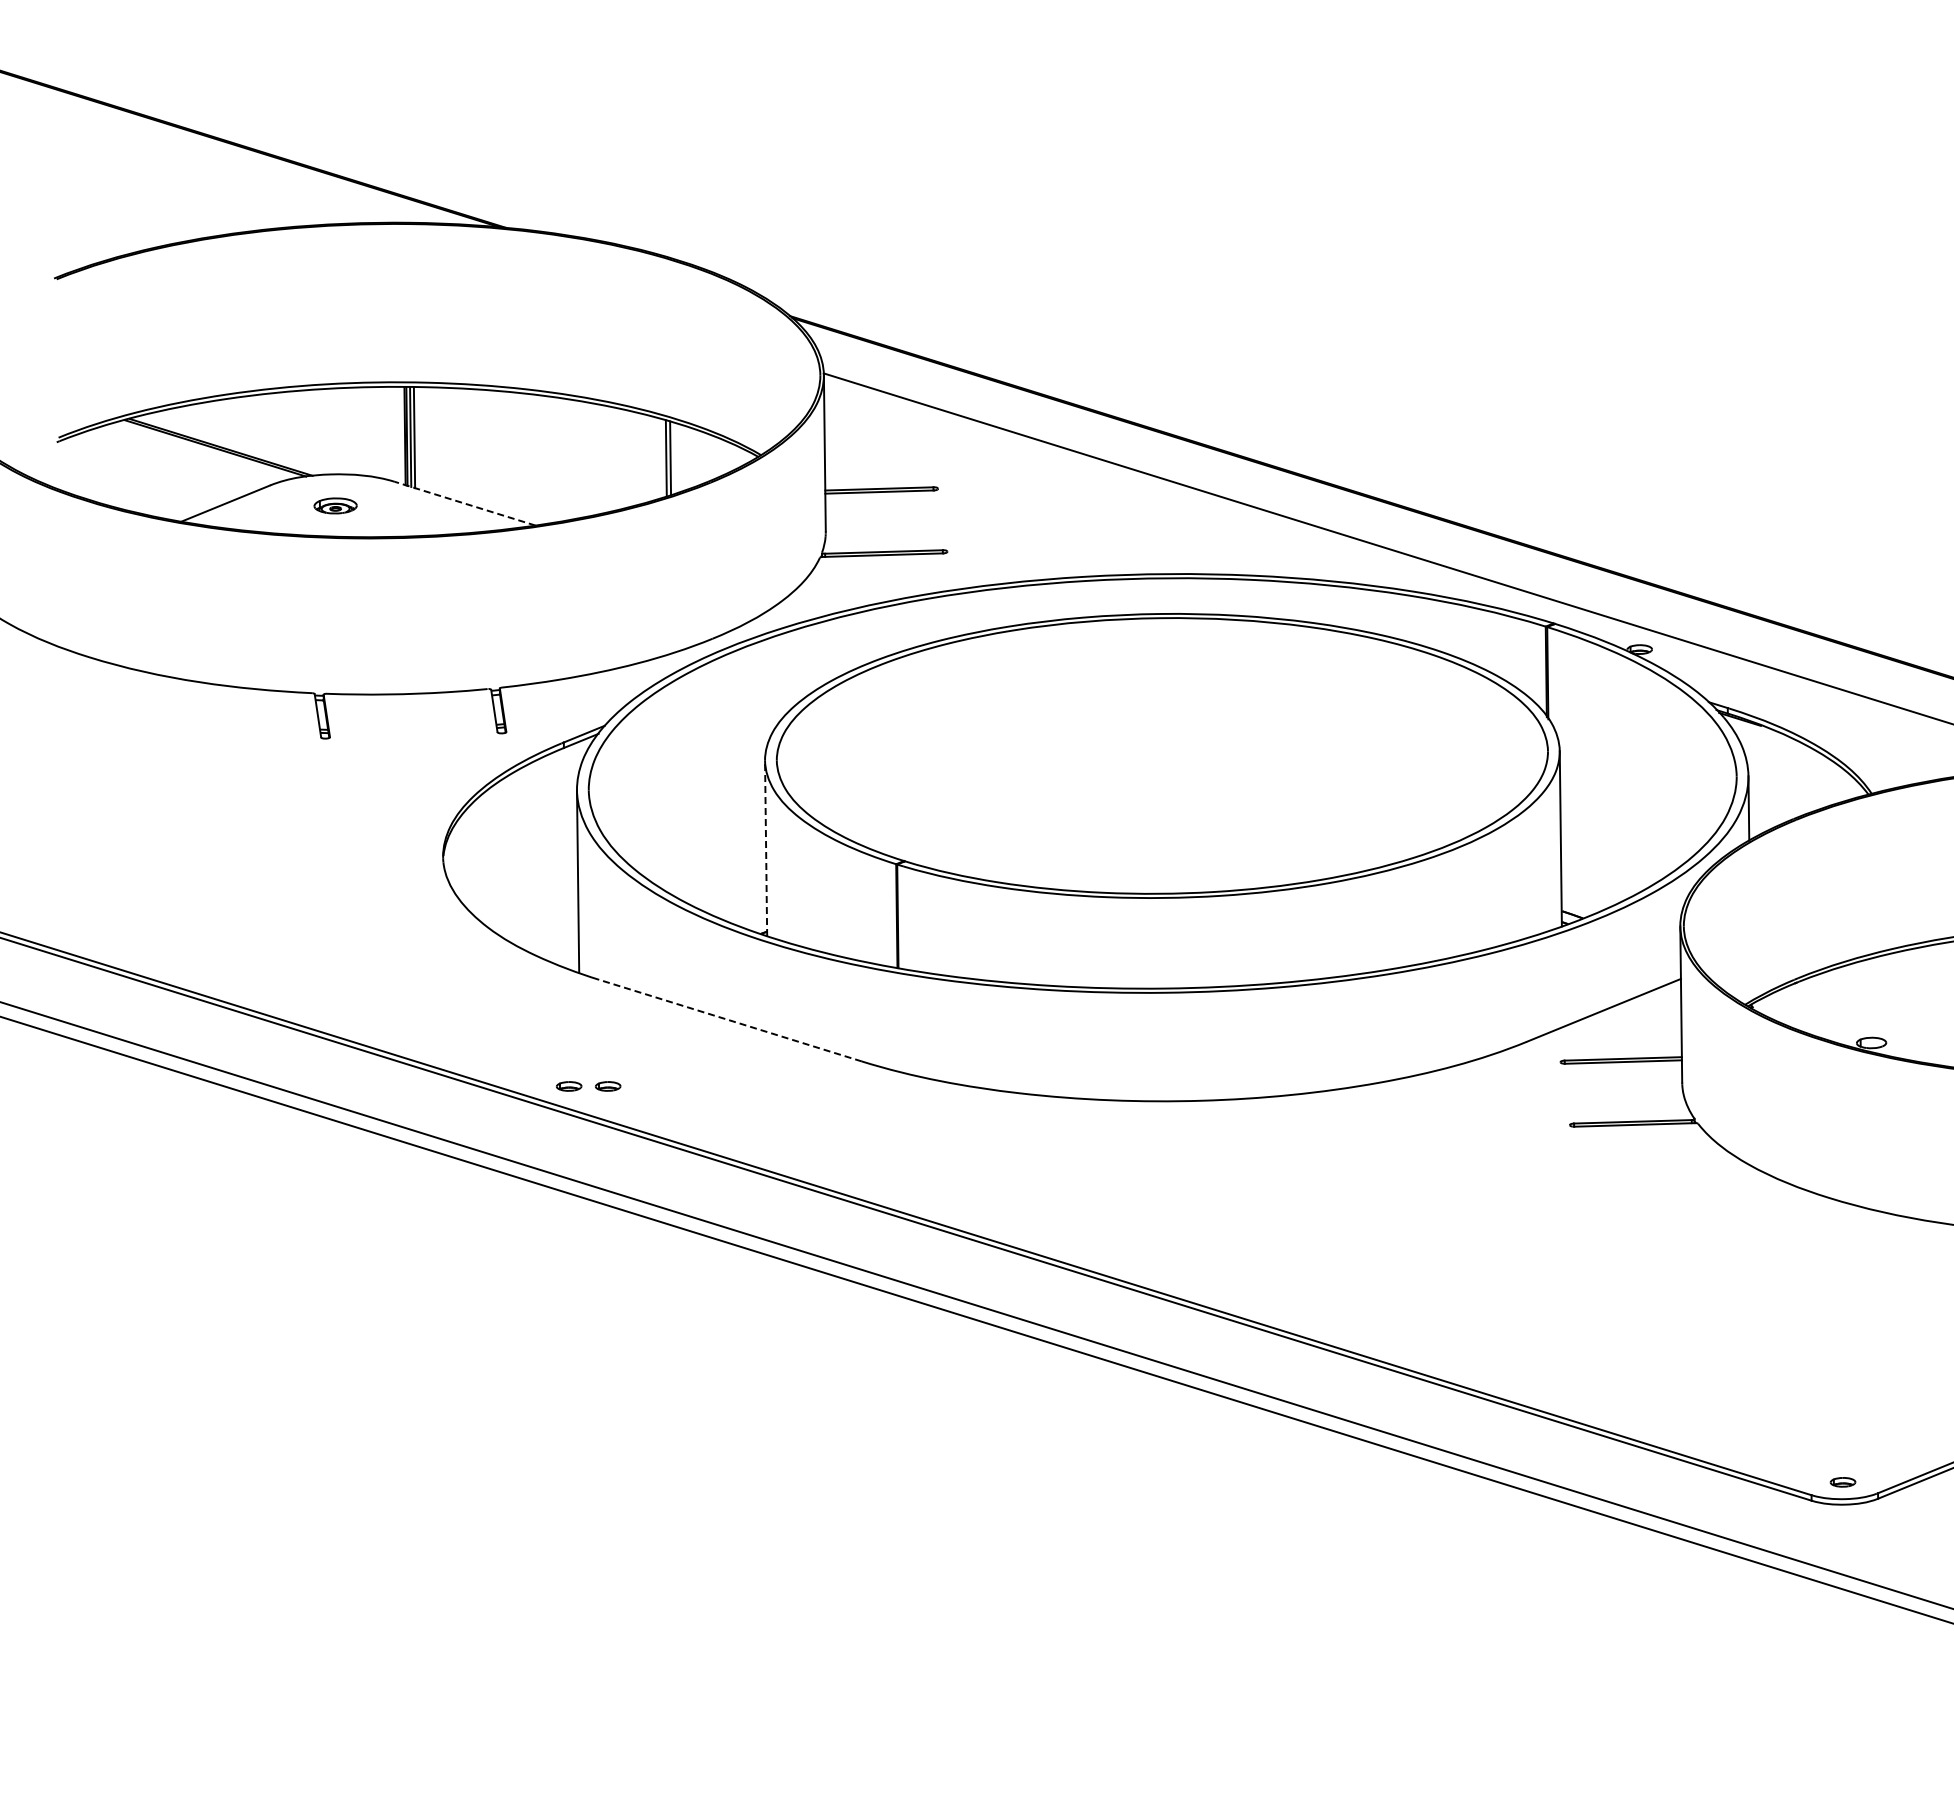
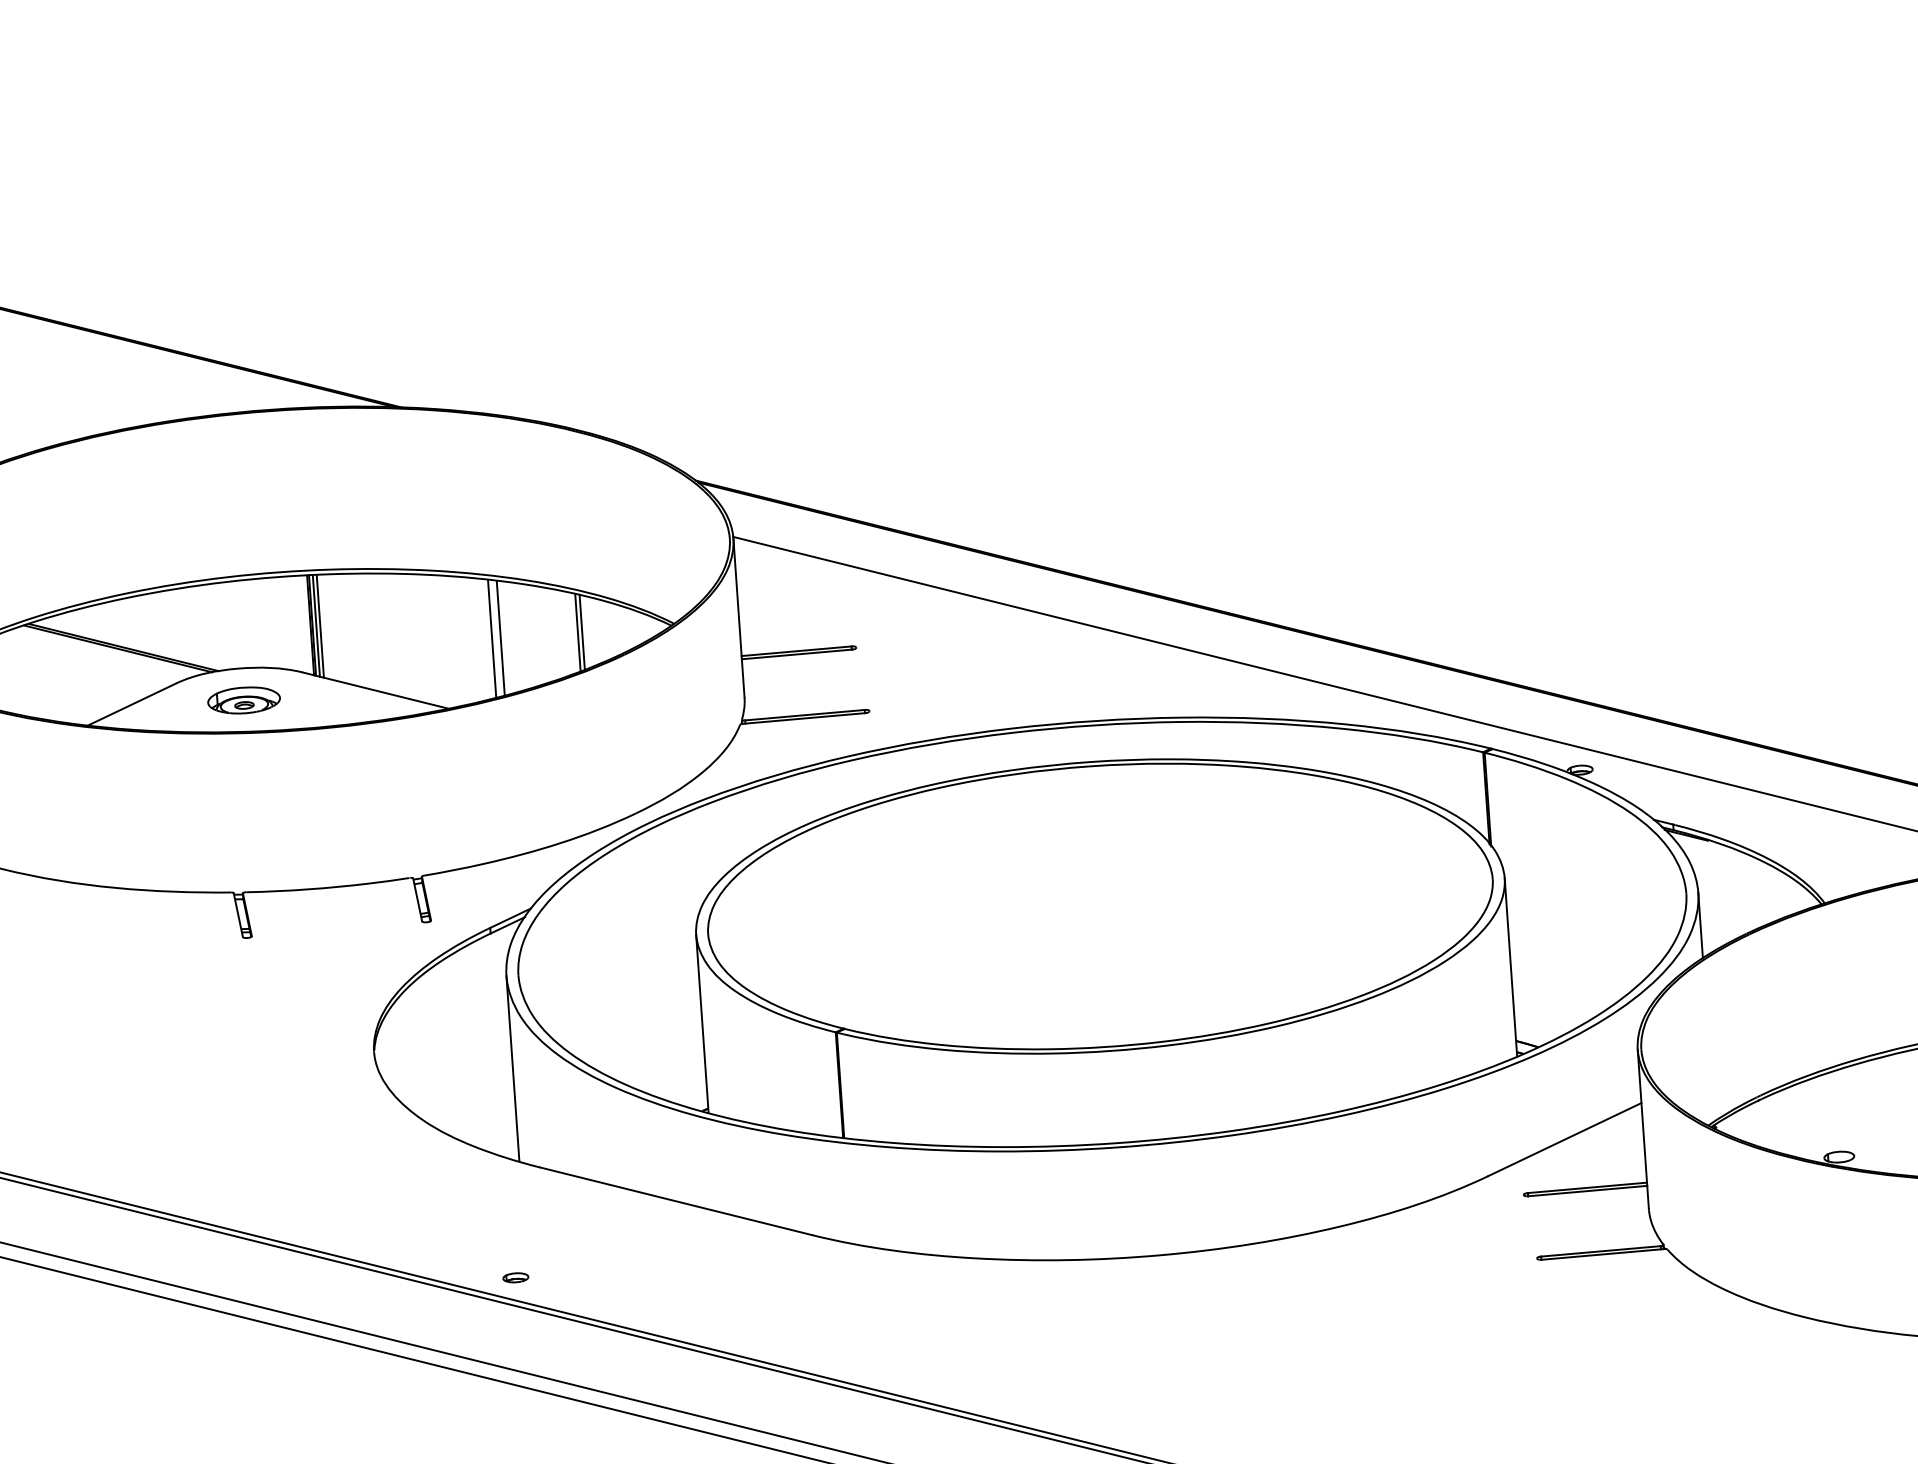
line: (581, 459) -> (491, 638), added
line: (590, 459) -> (500, 638), added
line: (465, 503) -> (376, 690), dashed -> solid
part: (335, 505) -> (243, 700), size x1.67
line: (766, 848) -> (702, 1023), dashed -> solid
line: (730, 1020) -> (676, 1201), dashed -> solid
part: (608, 1086) -> (555, 1275), removed

